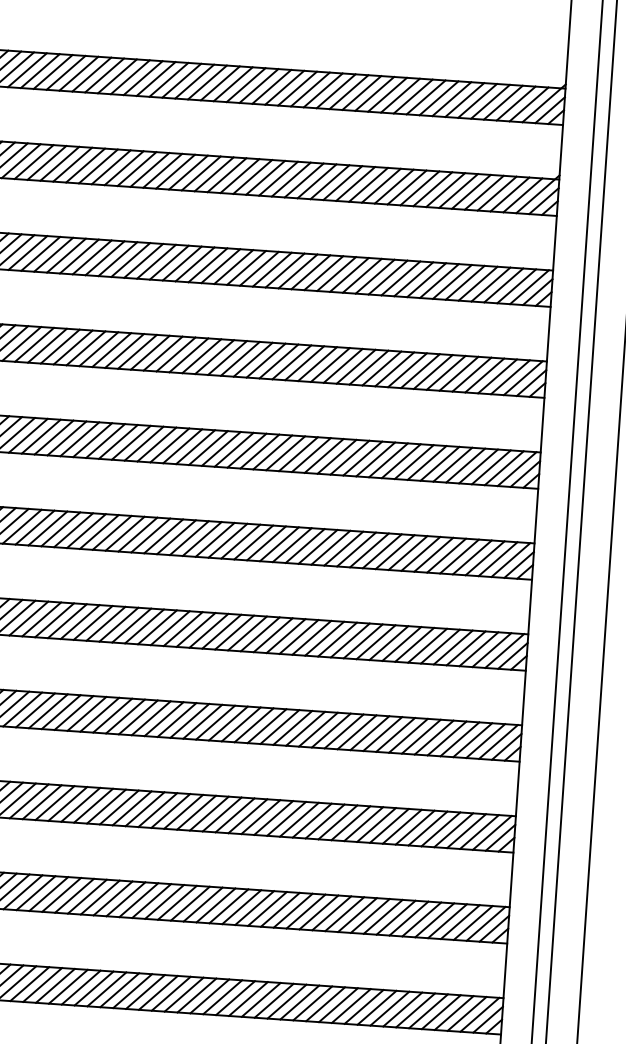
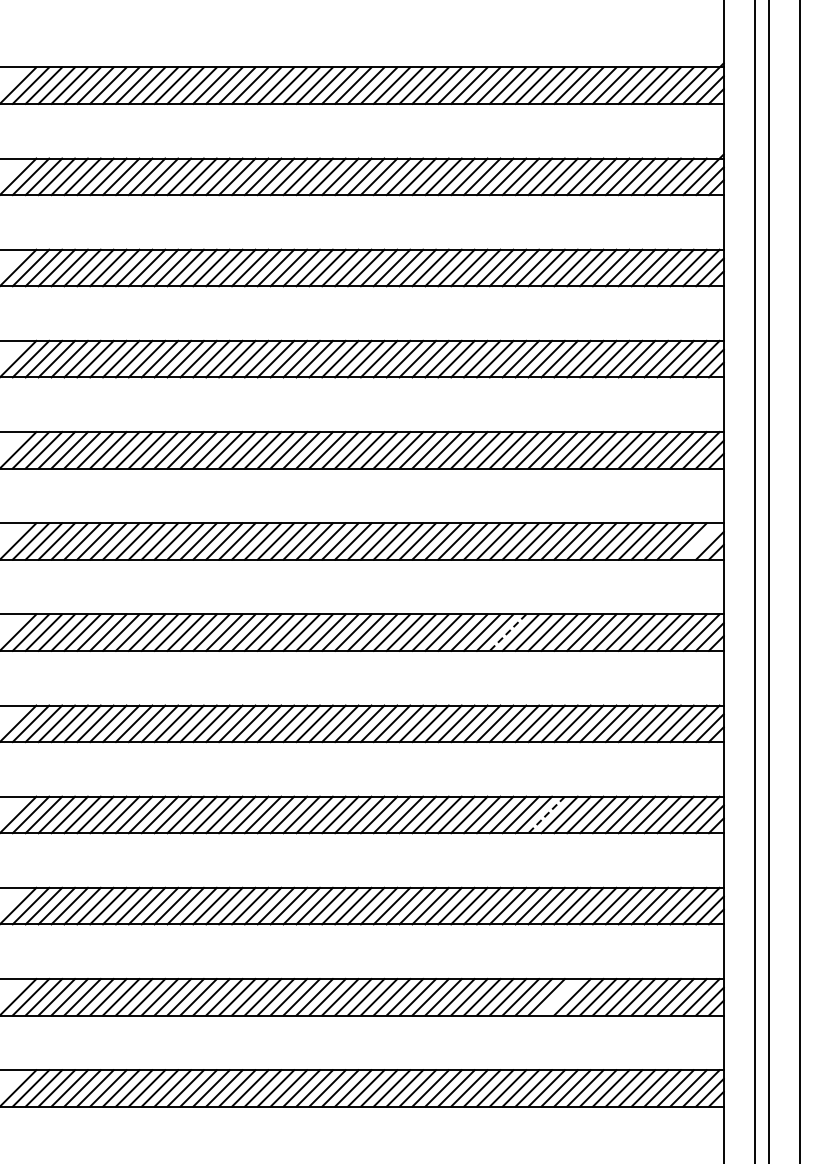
line: (510, 560) -> (701, 541), removed
line: (312, 637) -> (508, 632), solid -> dashed
line: (337, 821) -> (546, 814), solid -> dashed
line: (338, 1005) -> (559, 997), removed

